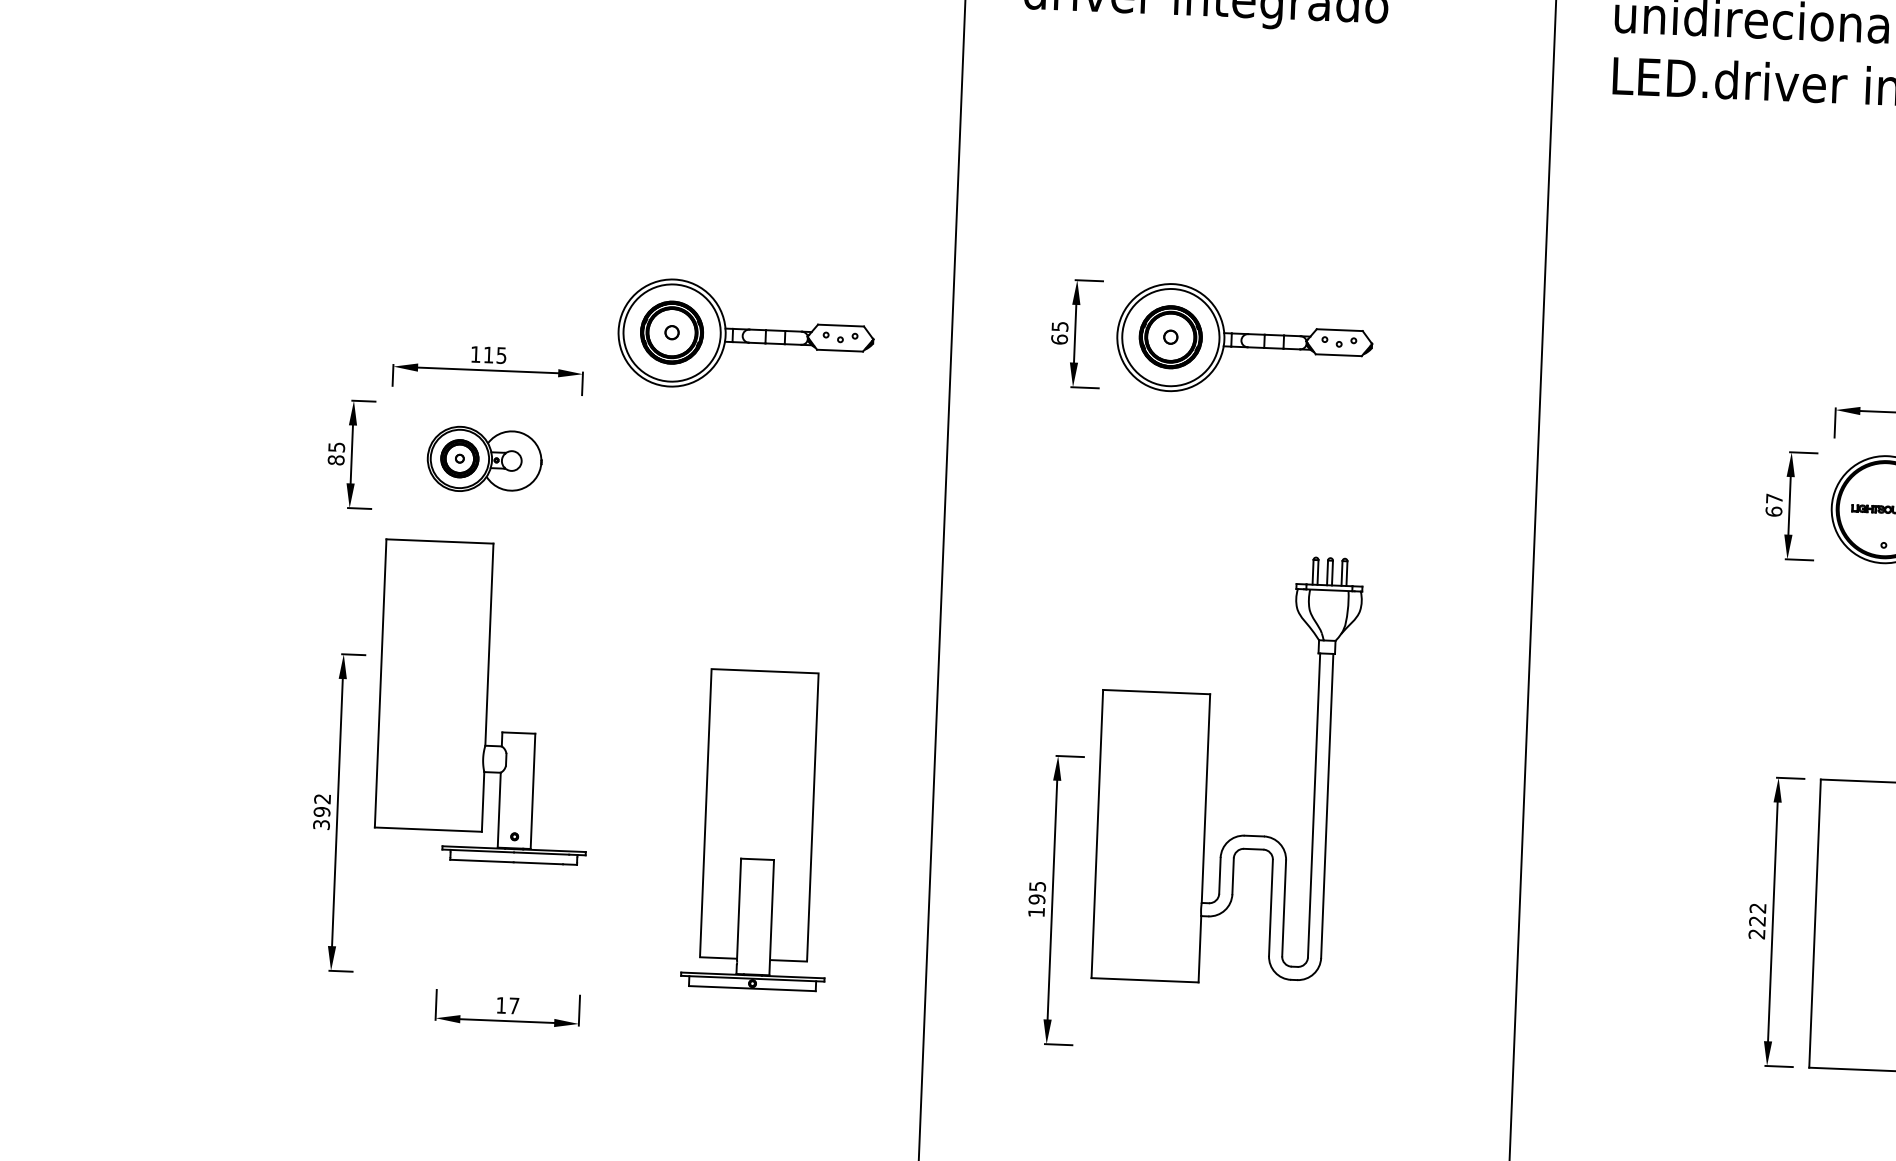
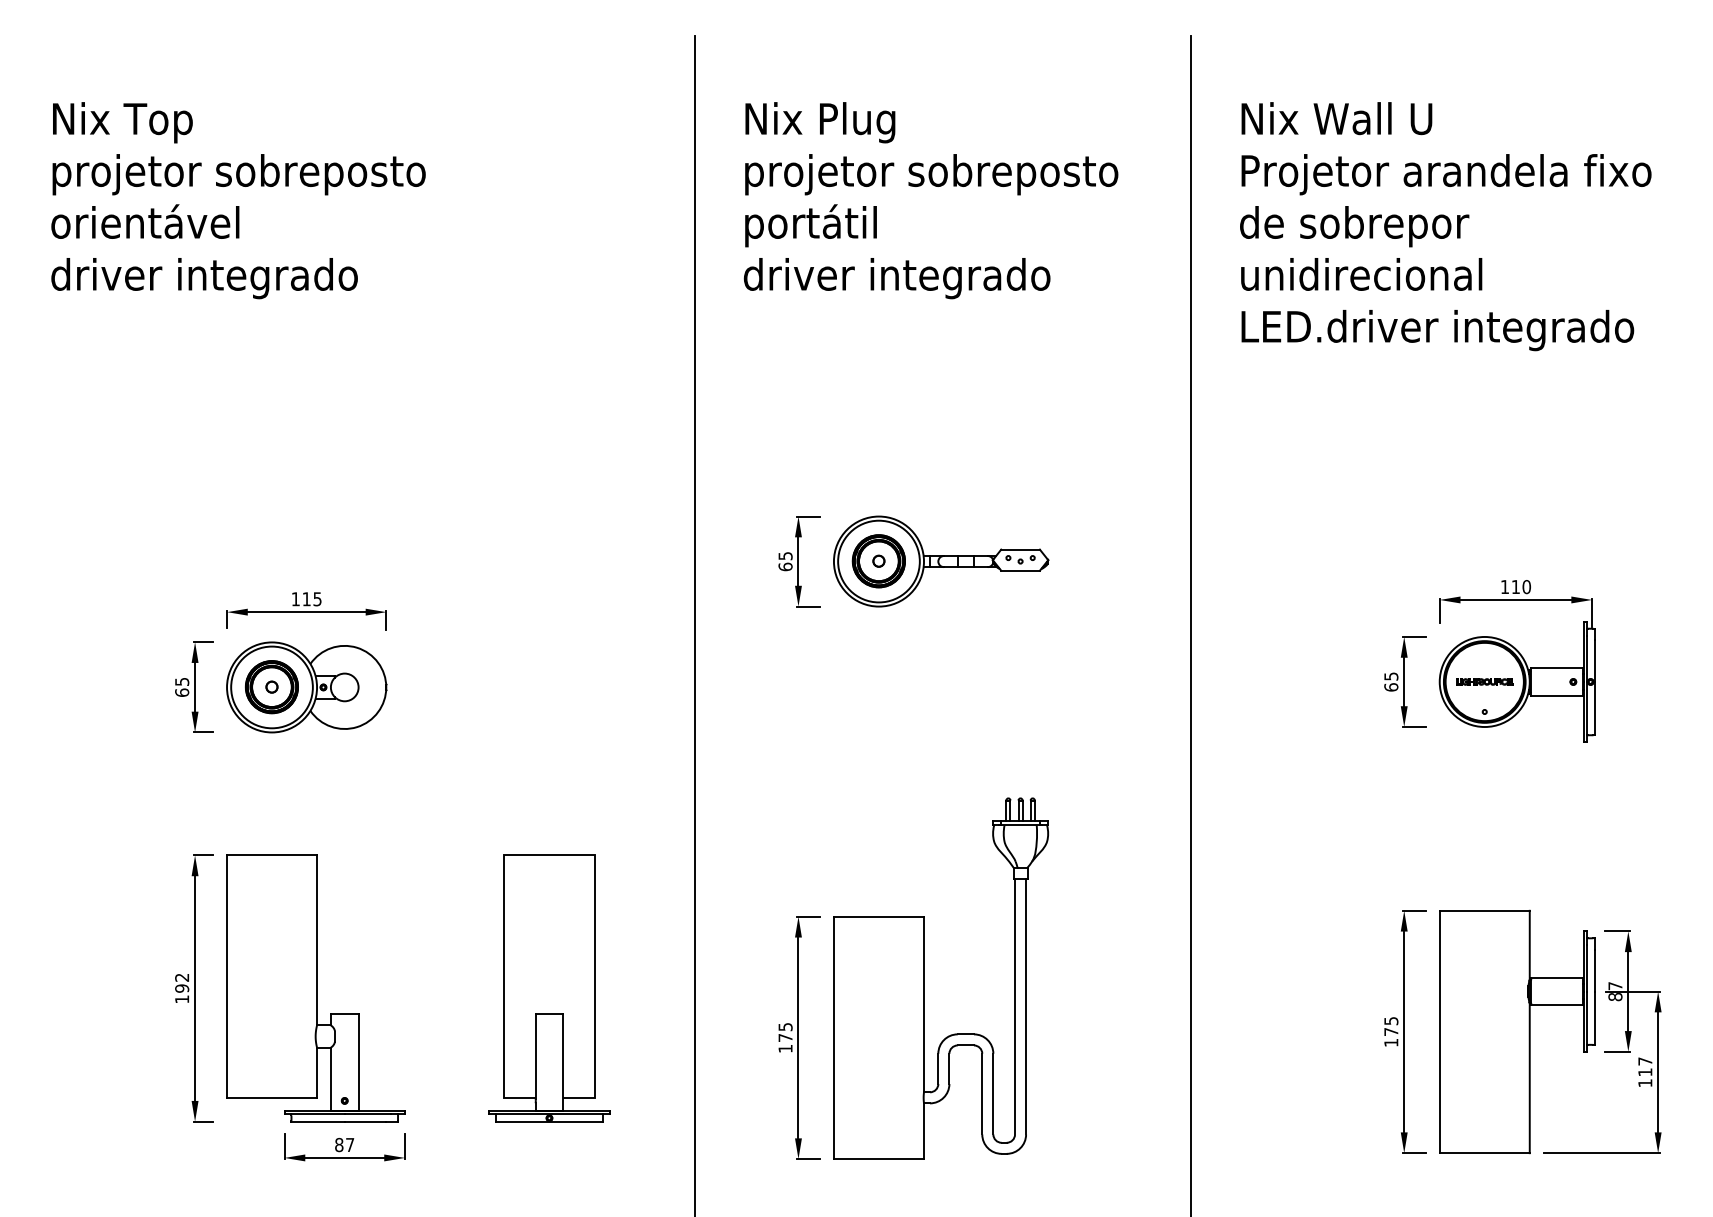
part: (746, 335) -> (522, 574), removed
text: (335, 459) -> (181, 692), 85 -> 65
part: (484, 459) -> (306, 687), size x1.67
text: (1774, 498) -> (1391, 676), 67 -> 65
part: (485, 701) -> (315, 988), moved
part: (1207, 767) -> (924, 978), moved
text: (321, 824) -> (182, 999), 392 -> 192
text: (1037, 898) -> (785, 1037), 195 -> 175
text: (1757, 920) -> (1391, 1031), 222 -> 175
text: (501, 1004) -> (339, 1144), 17 -> 87

